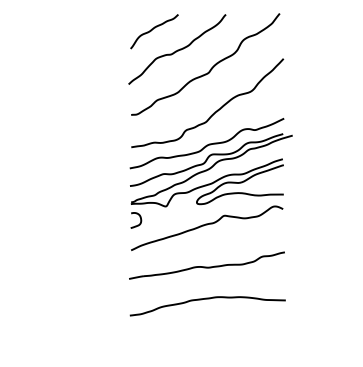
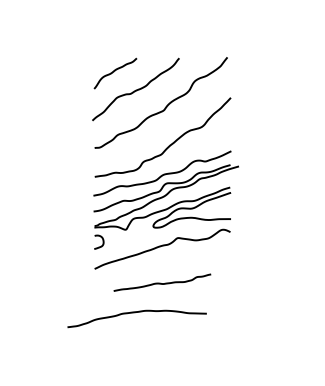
part: (207, 265) -> (162, 282), size x0.7
curve: (205, 300) -> (135, 313), moved

